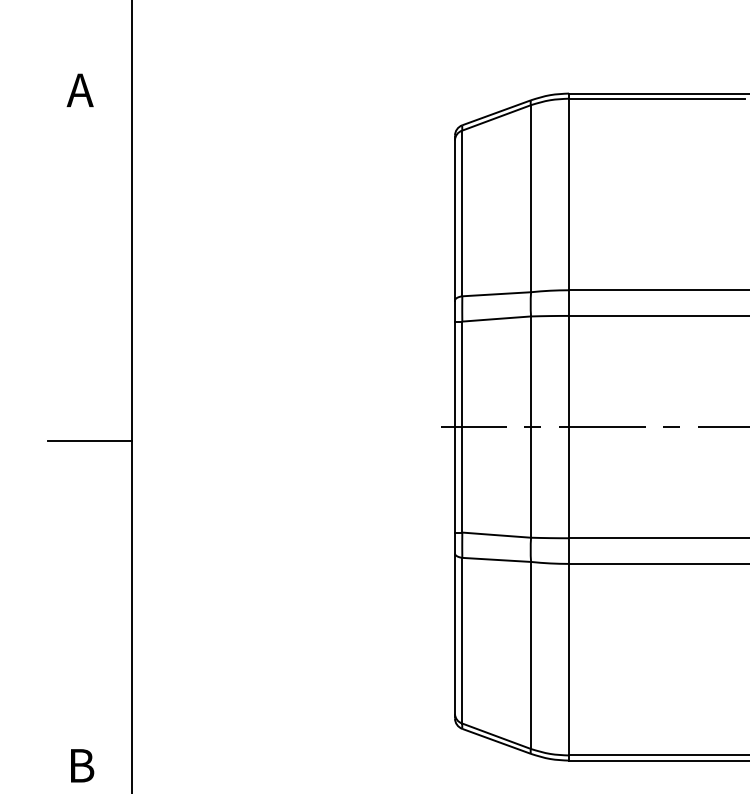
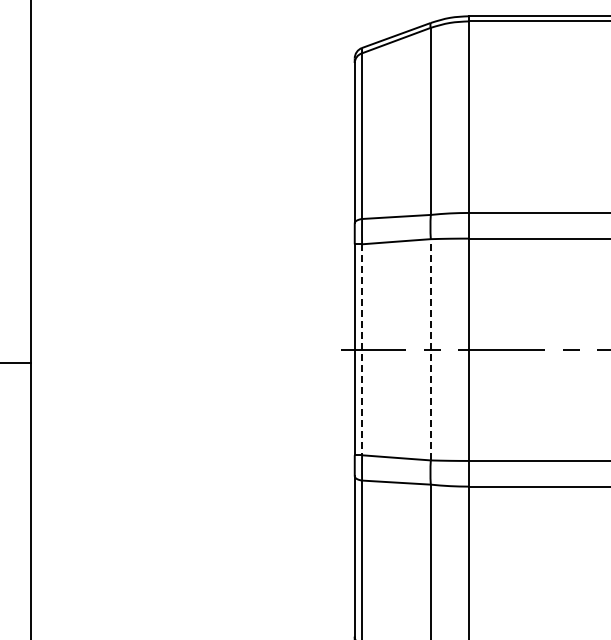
line: (462, 427) -> (362, 350), solid -> dashed
line: (531, 427) -> (431, 350), solid -> dashed

